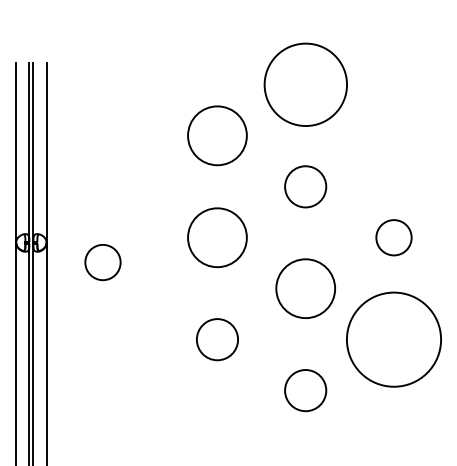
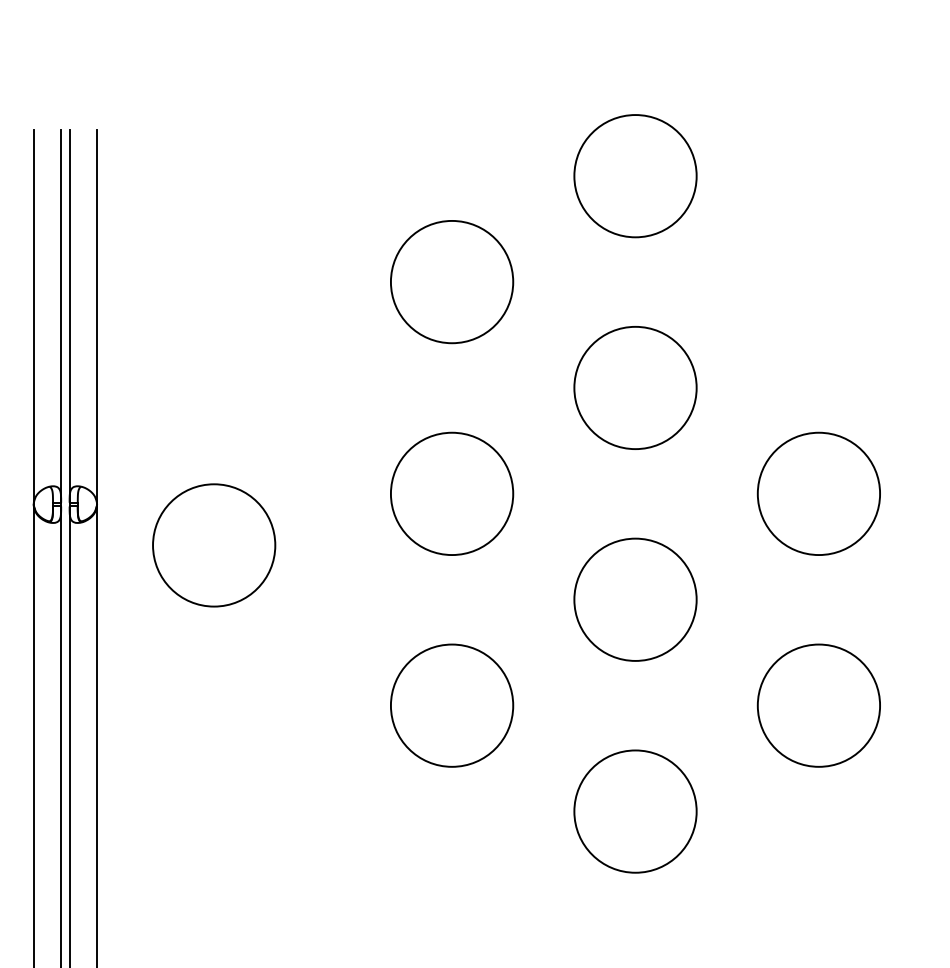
circle: (305, 84) -> (635, 175), size x0.71
circle: (305, 186) -> (635, 387), size x1.43
circle: (393, 237) -> (817, 493), size x1.67
circle: (102, 262) -> (213, 545), size x1.67
circle: (217, 339) -> (452, 705), size x1.43
circle: (393, 339) -> (817, 705), size x0.62
circle: (305, 390) -> (635, 811), size x1.43

